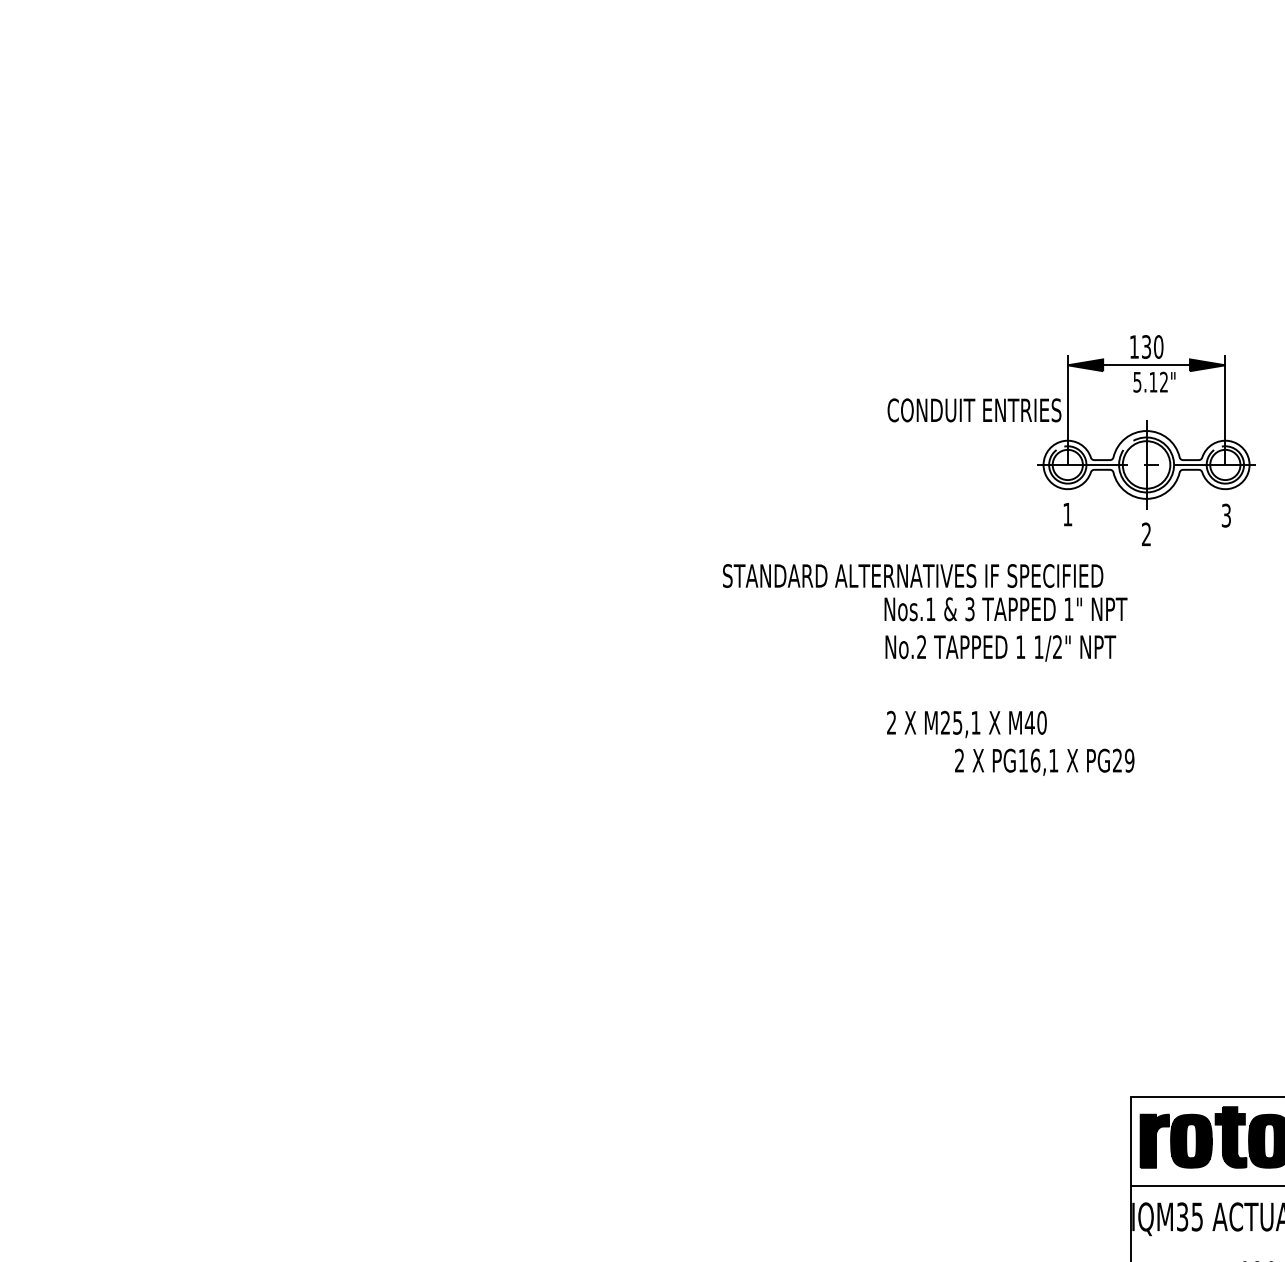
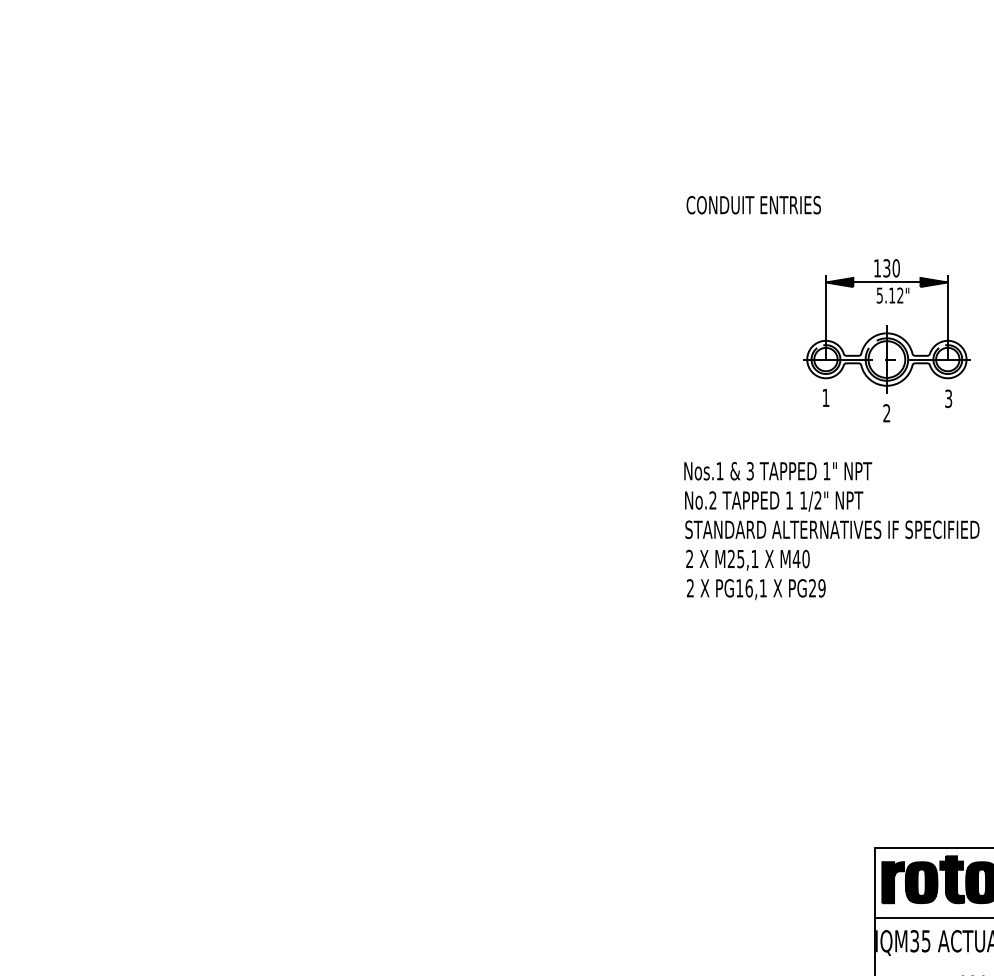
text: (974, 410) -> (753, 205), moved
text: (913, 575) -> (832, 529), moved
text: (1044, 761) -> (756, 588), moved

